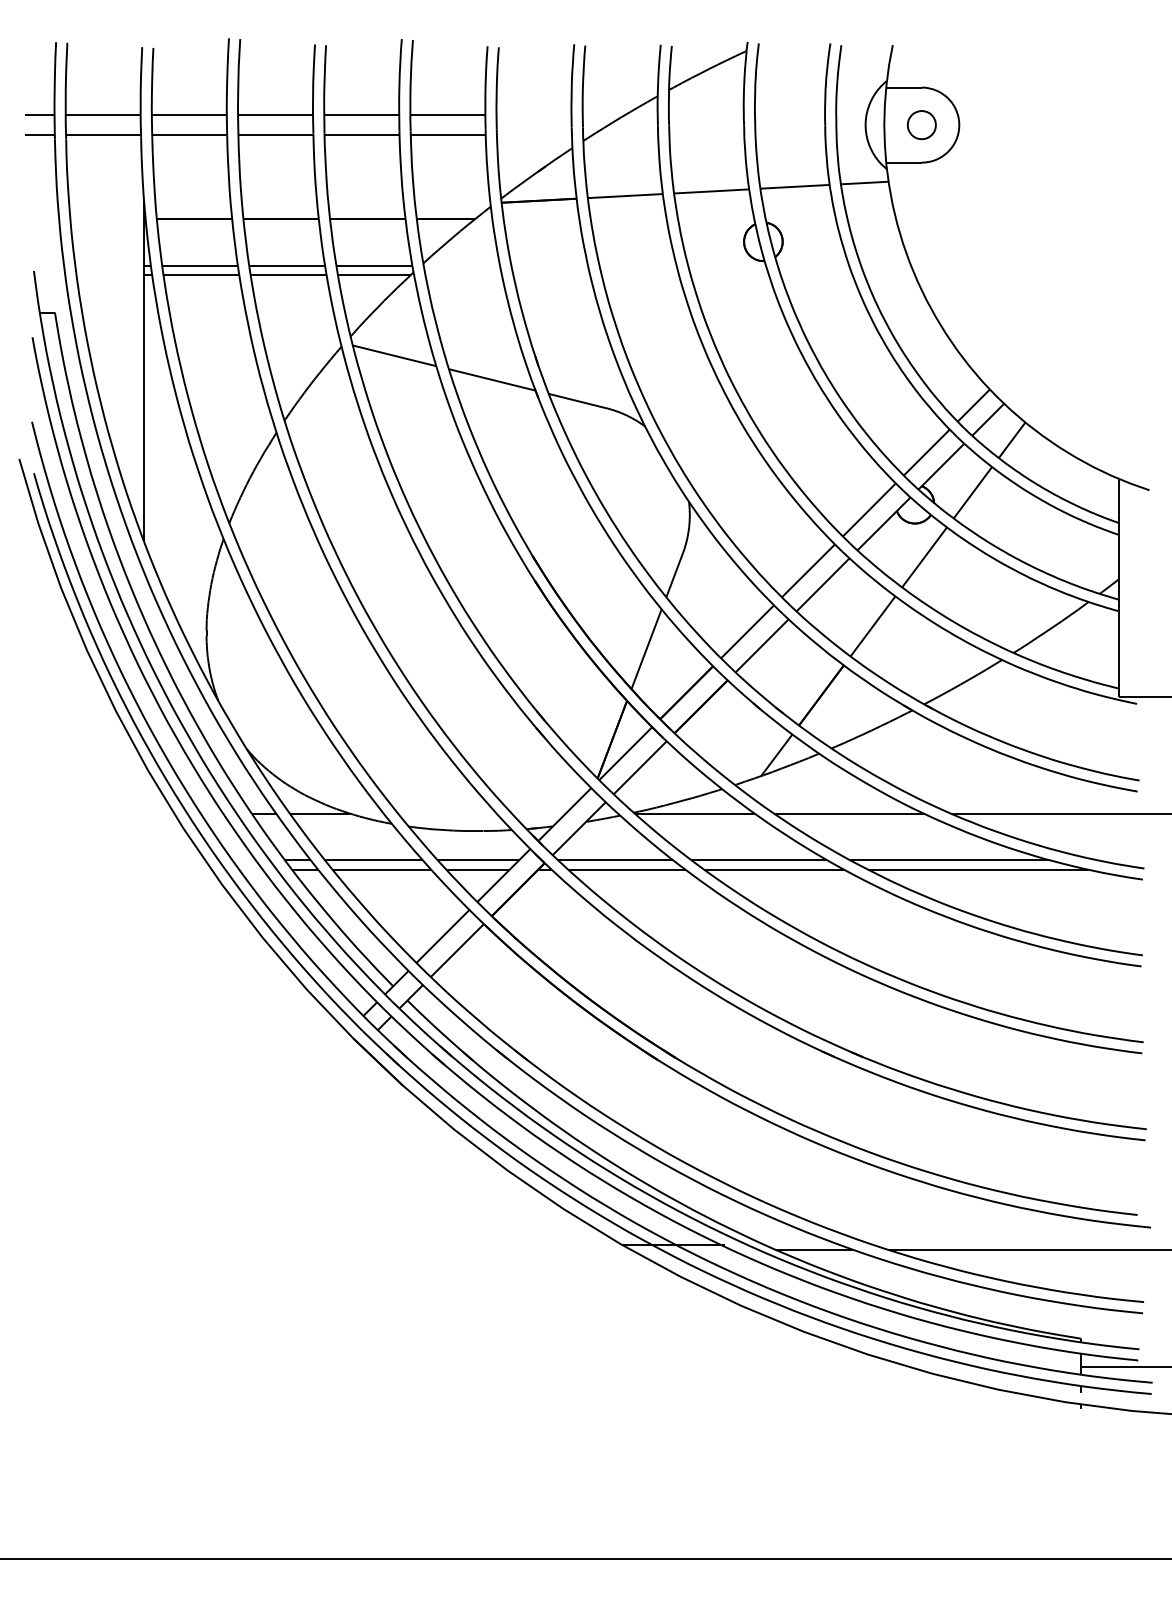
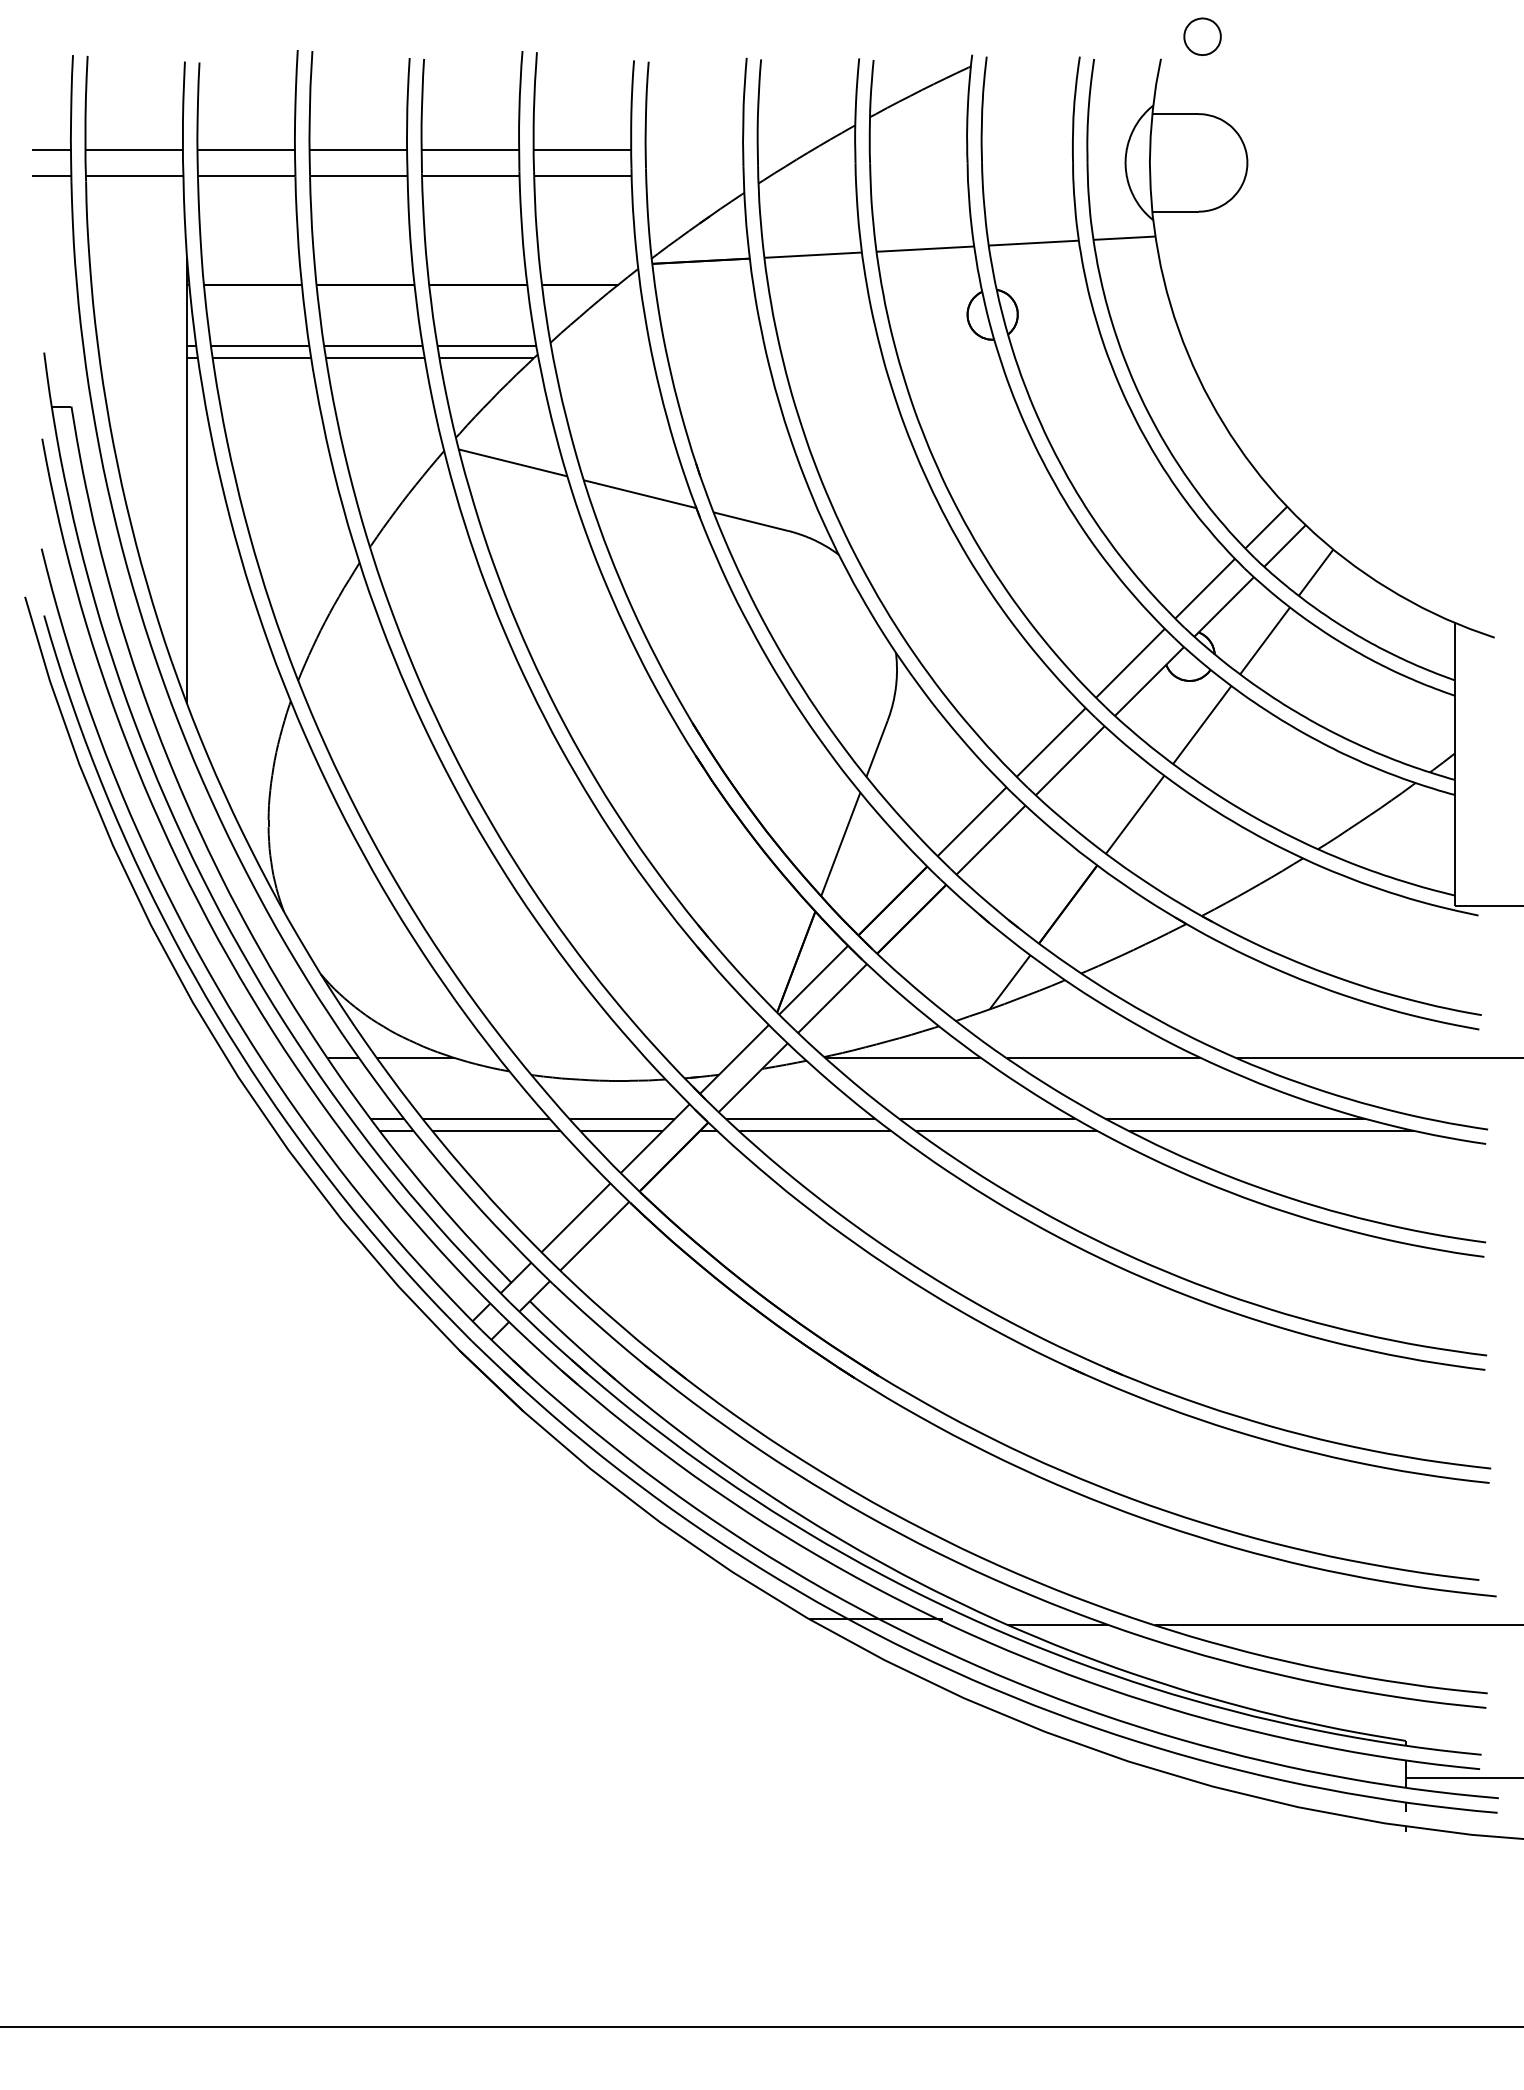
part: (921, 125) -> (1202, 37), moved

